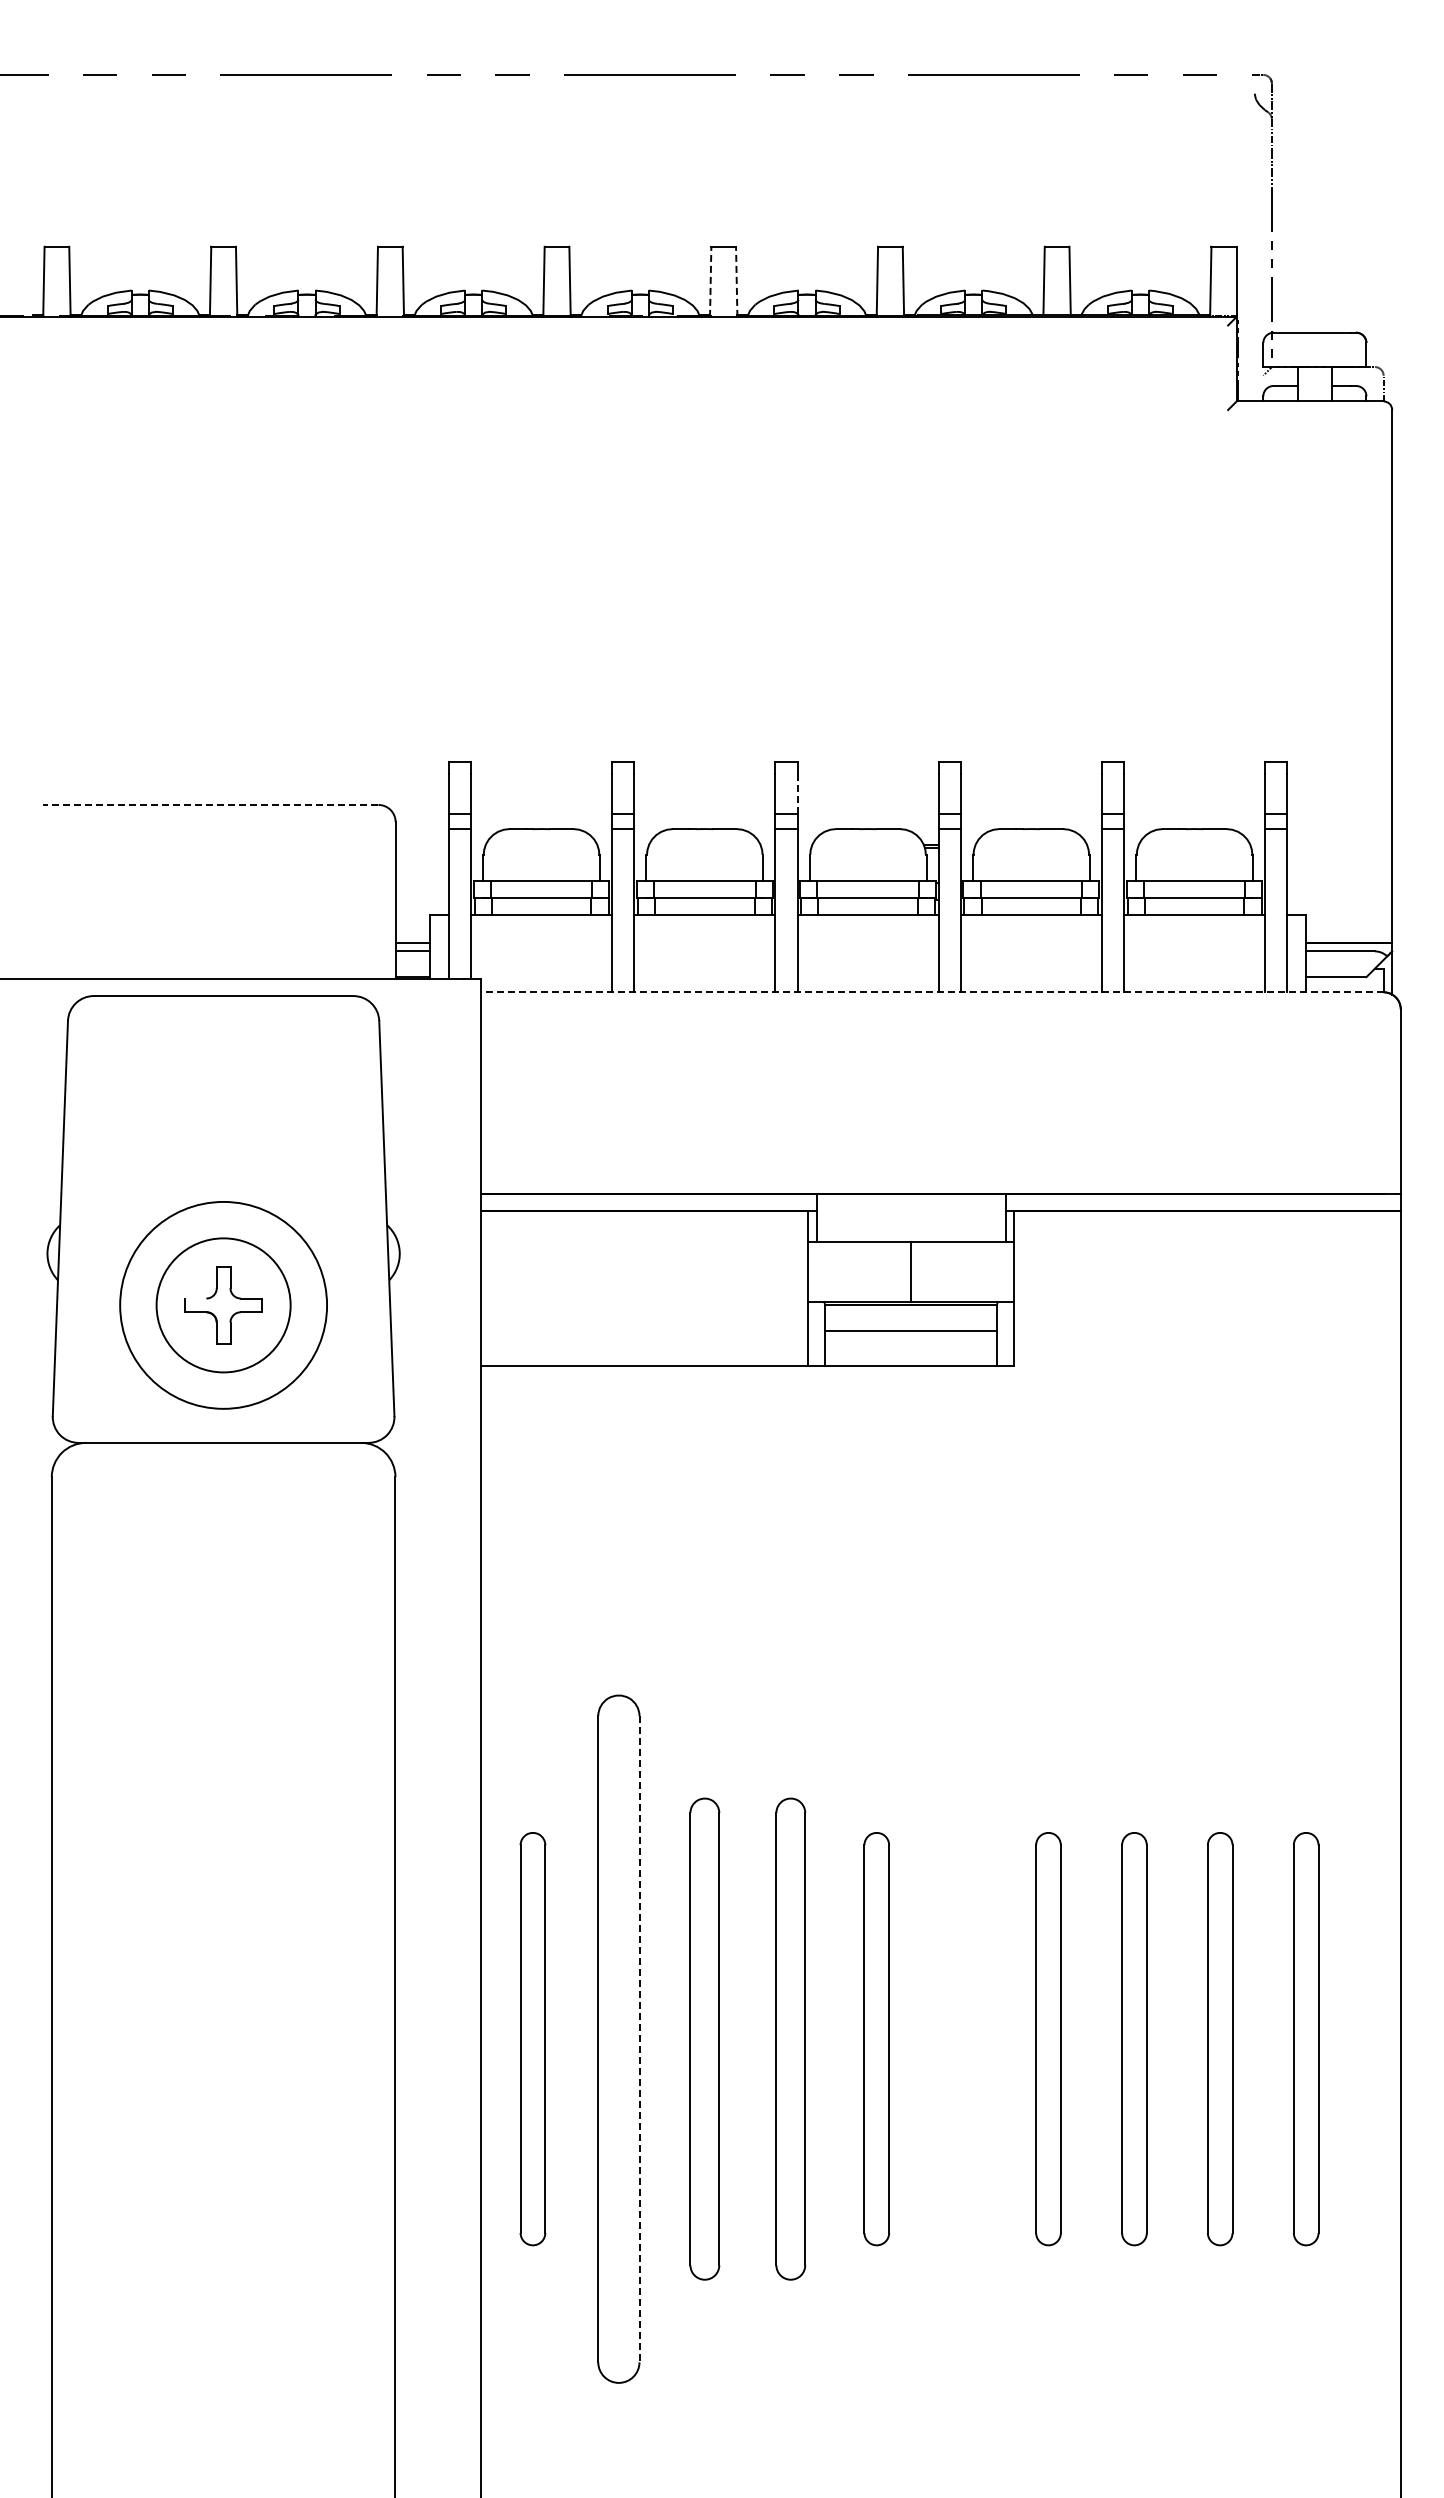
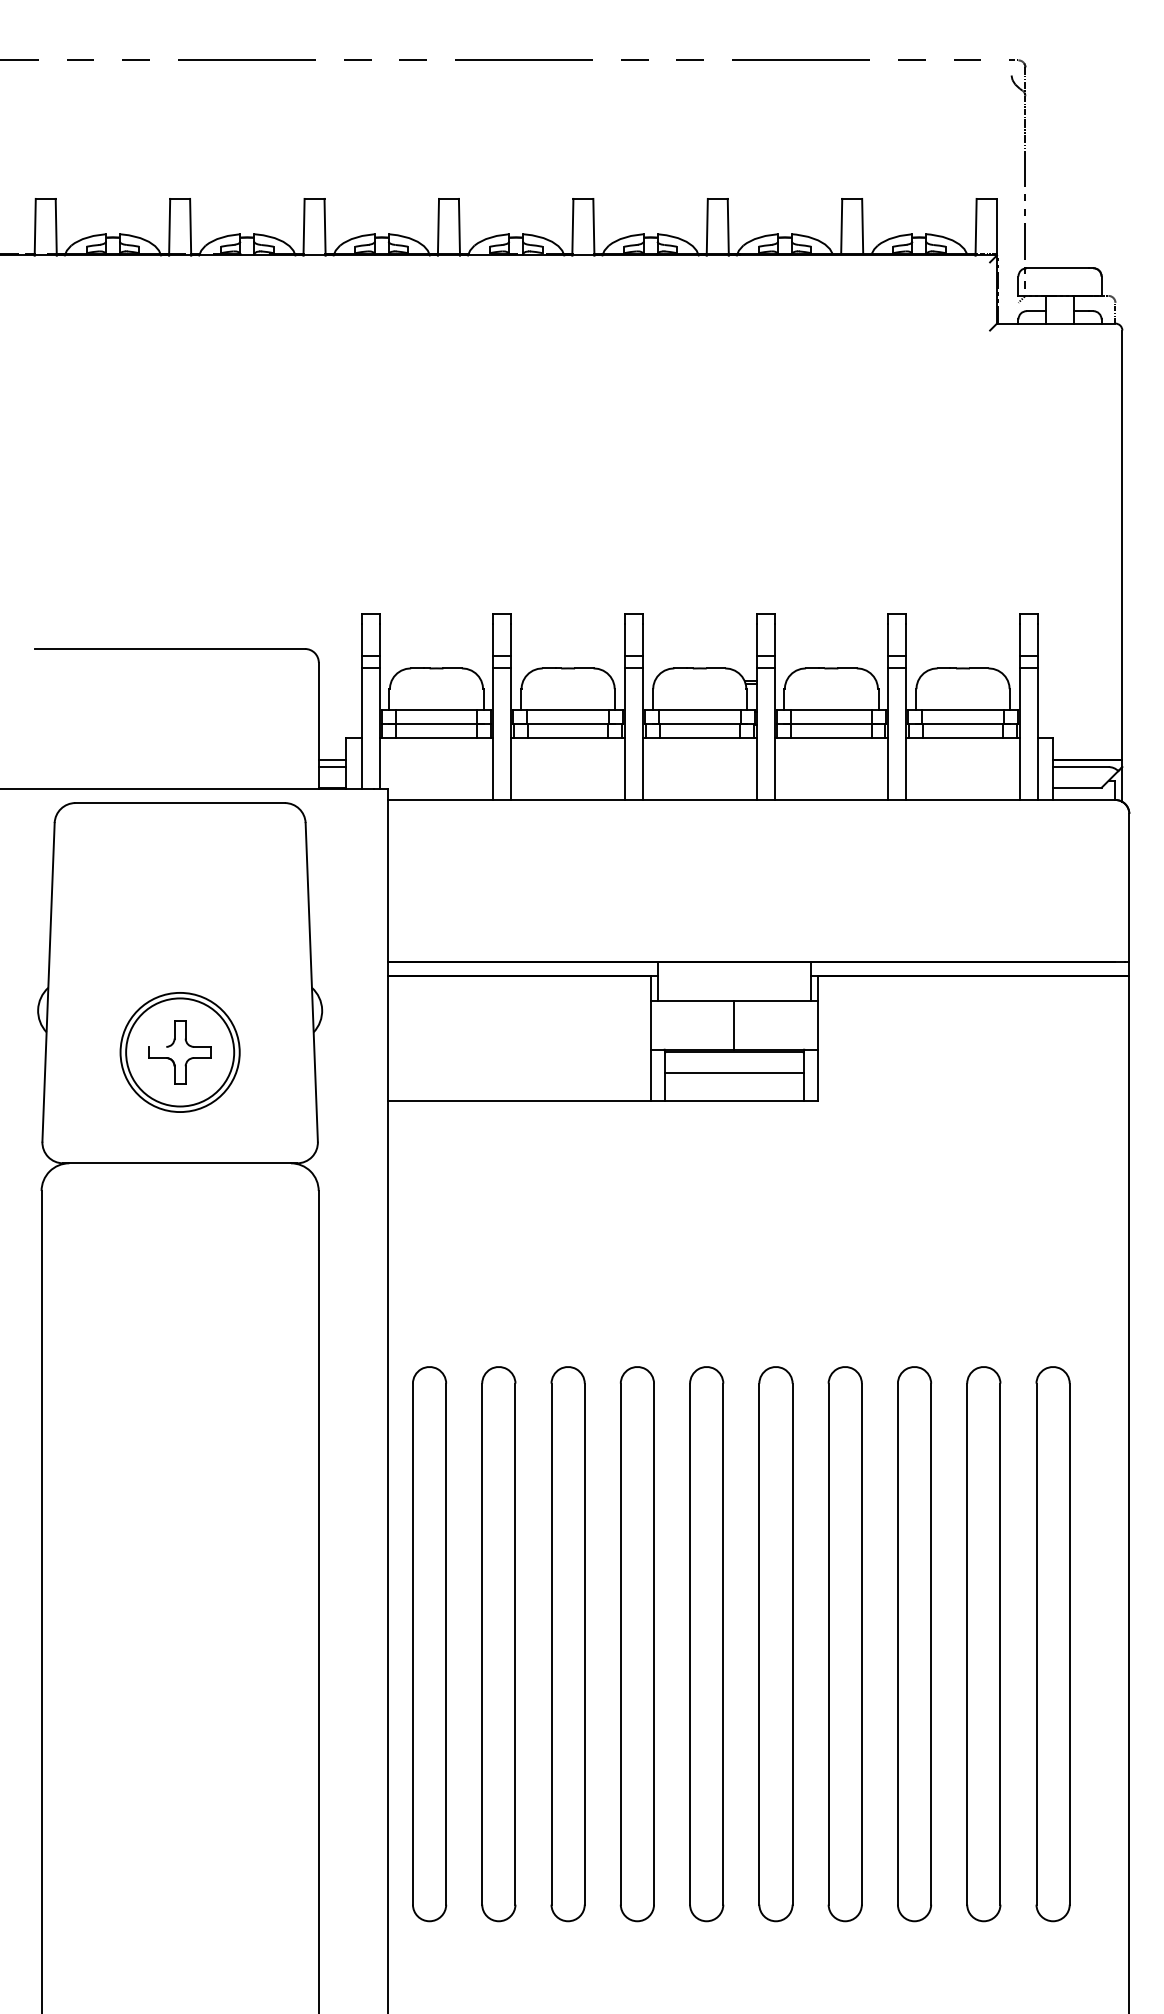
line: (710, 281) -> (572, 226), dashed -> solid
line: (736, 281) -> (593, 226), dashed -> solid
line: (797, 794) -> (642, 640), dashed -> solid
line: (210, 804) -> (169, 648), dashed -> solid
line: (932, 992) -> (751, 800), dashed -> solid
circle: (223, 1305) -> (180, 1052), size x0.71
part: (532, 2038) -> (429, 1643), size x1.67
part: (704, 2038) -> (567, 1643), size x1.43
part: (790, 2038) -> (637, 1643), size x1.43
part: (876, 2038) -> (706, 1643), size x1.67
part: (962, 2038) -> (775, 1643), added
part: (1048, 2038) -> (845, 1643), size x1.67
part: (1134, 2038) -> (914, 1643), size x1.67
part: (1219, 2038) -> (983, 1643), size x1.67
part: (1305, 2038) -> (1052, 1643), size x1.67
line: (639, 2039) -> (515, 1644), dashed -> solid

